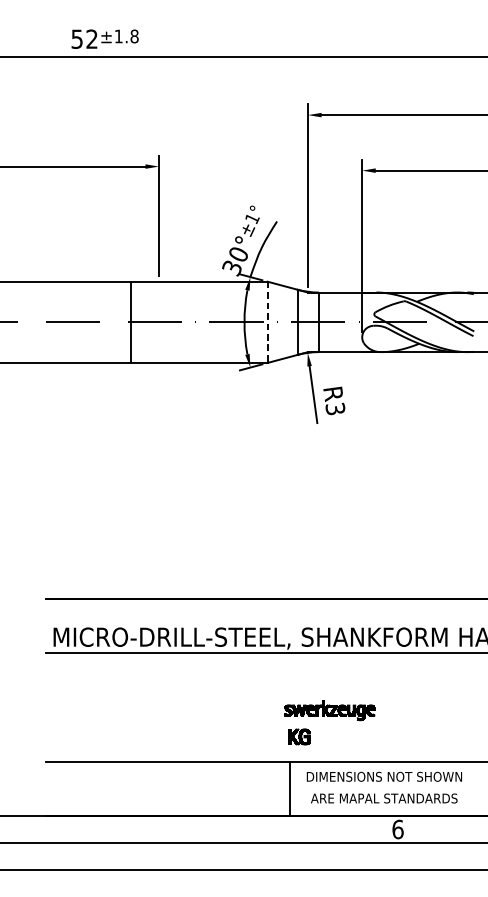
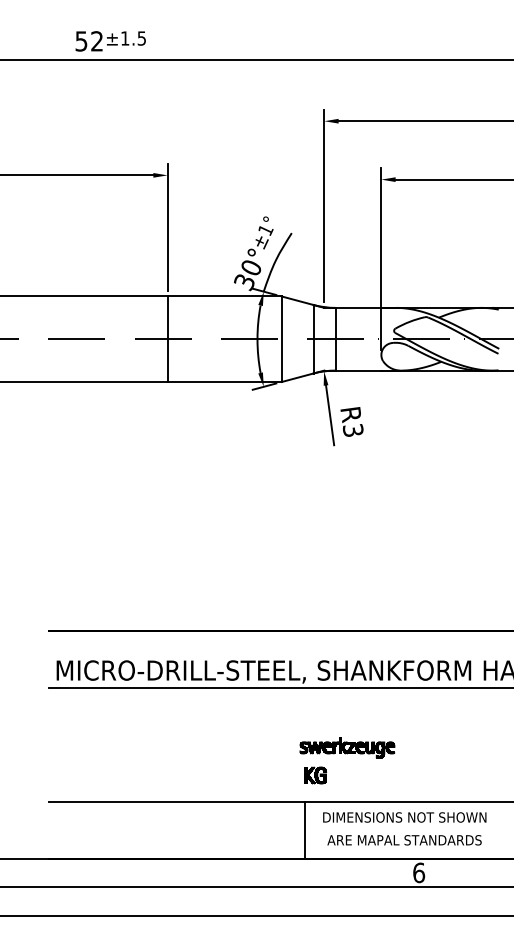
text: (134, 36) -> (141, 38), ±1.8 -> ±1.5
line: (130, 322) -> (167, 339), moved
line: (267, 322) -> (281, 339), dashed -> solid

